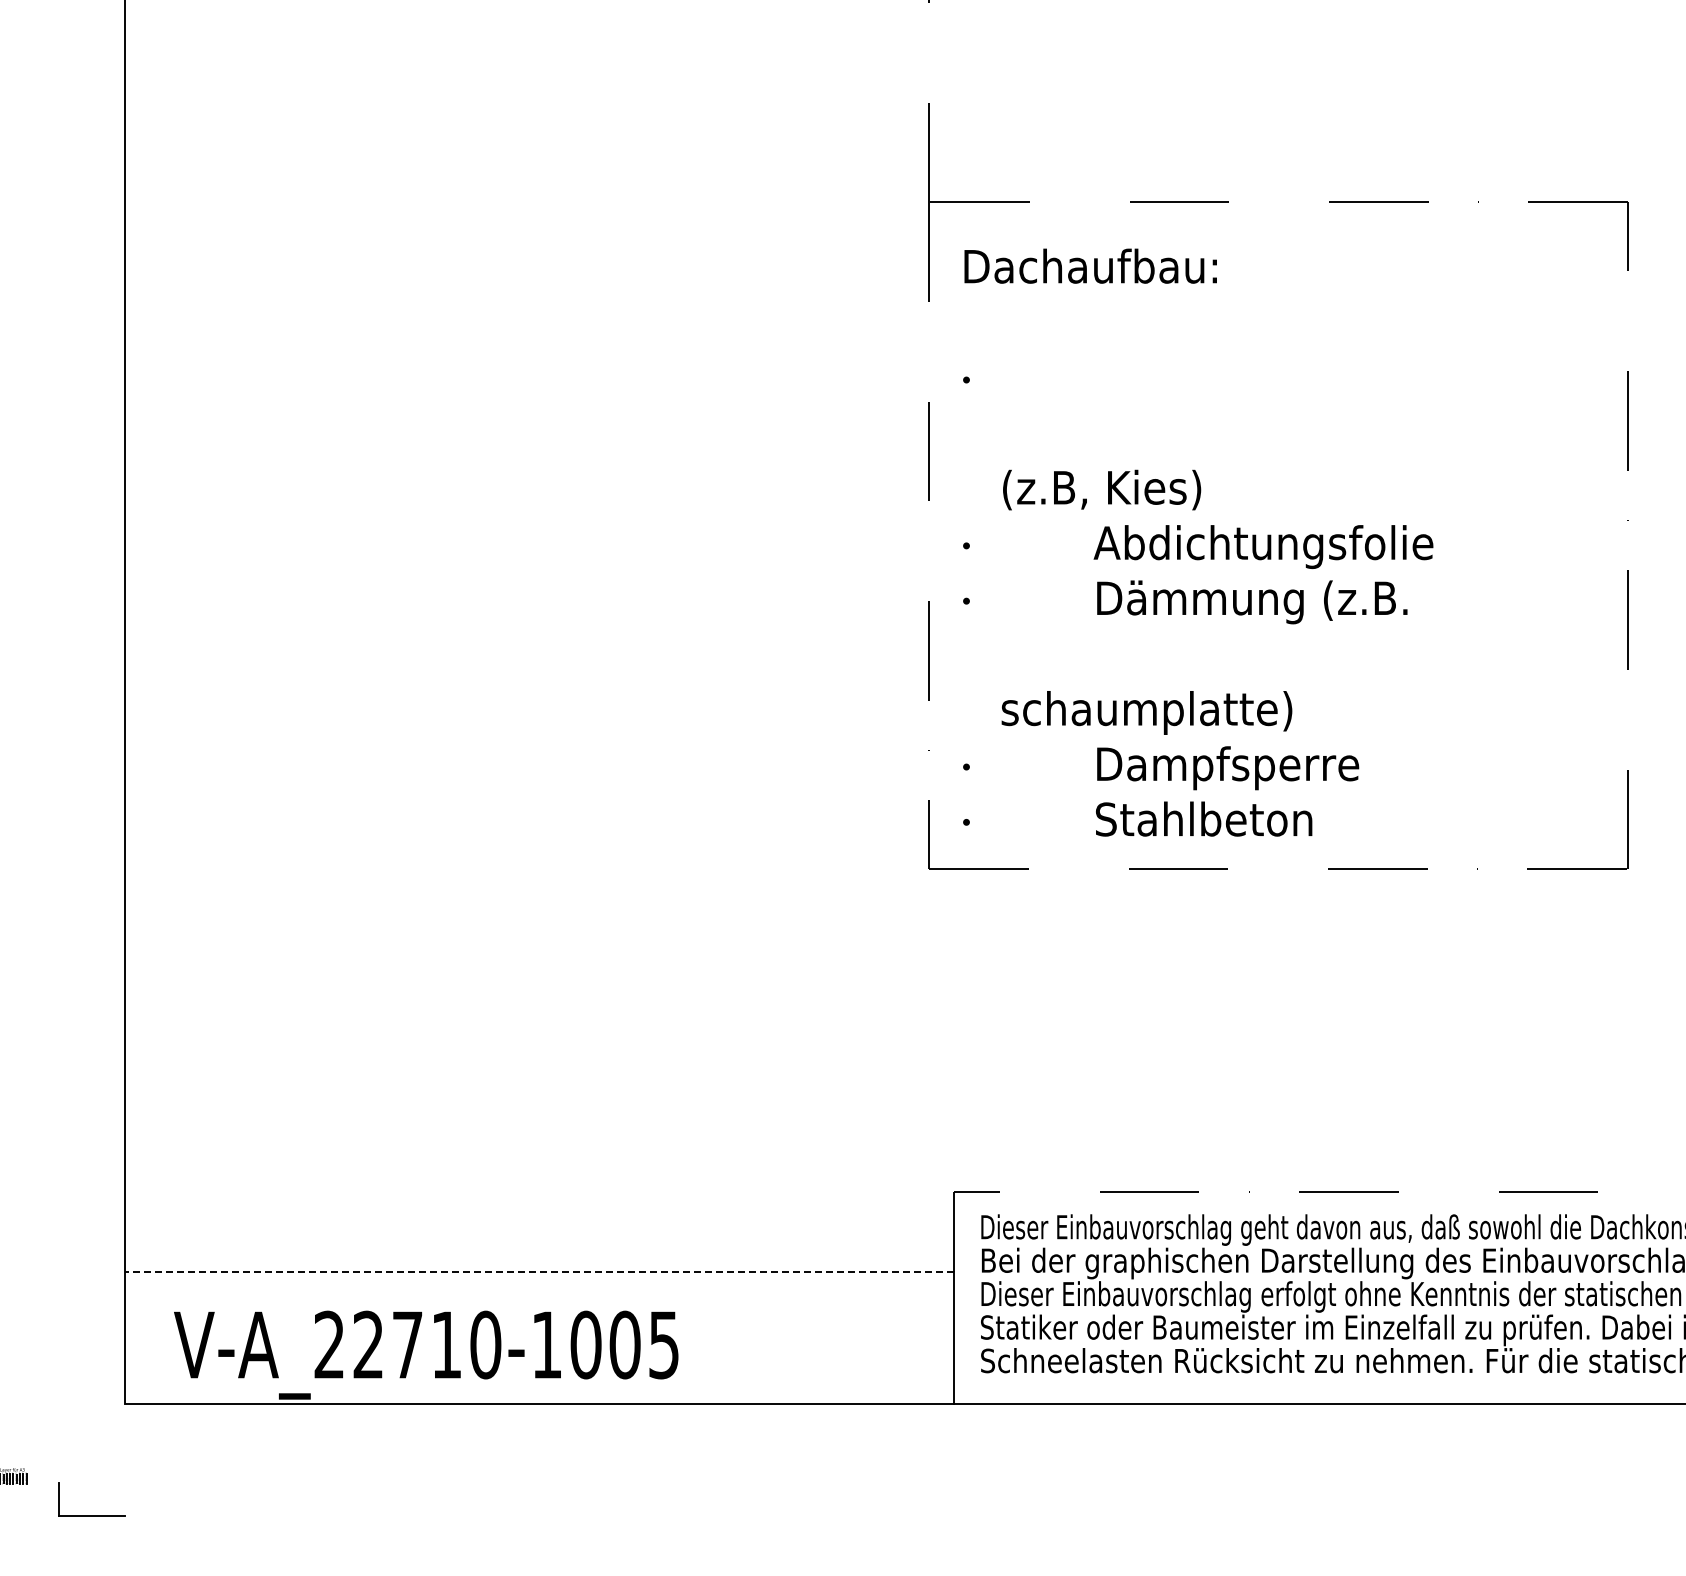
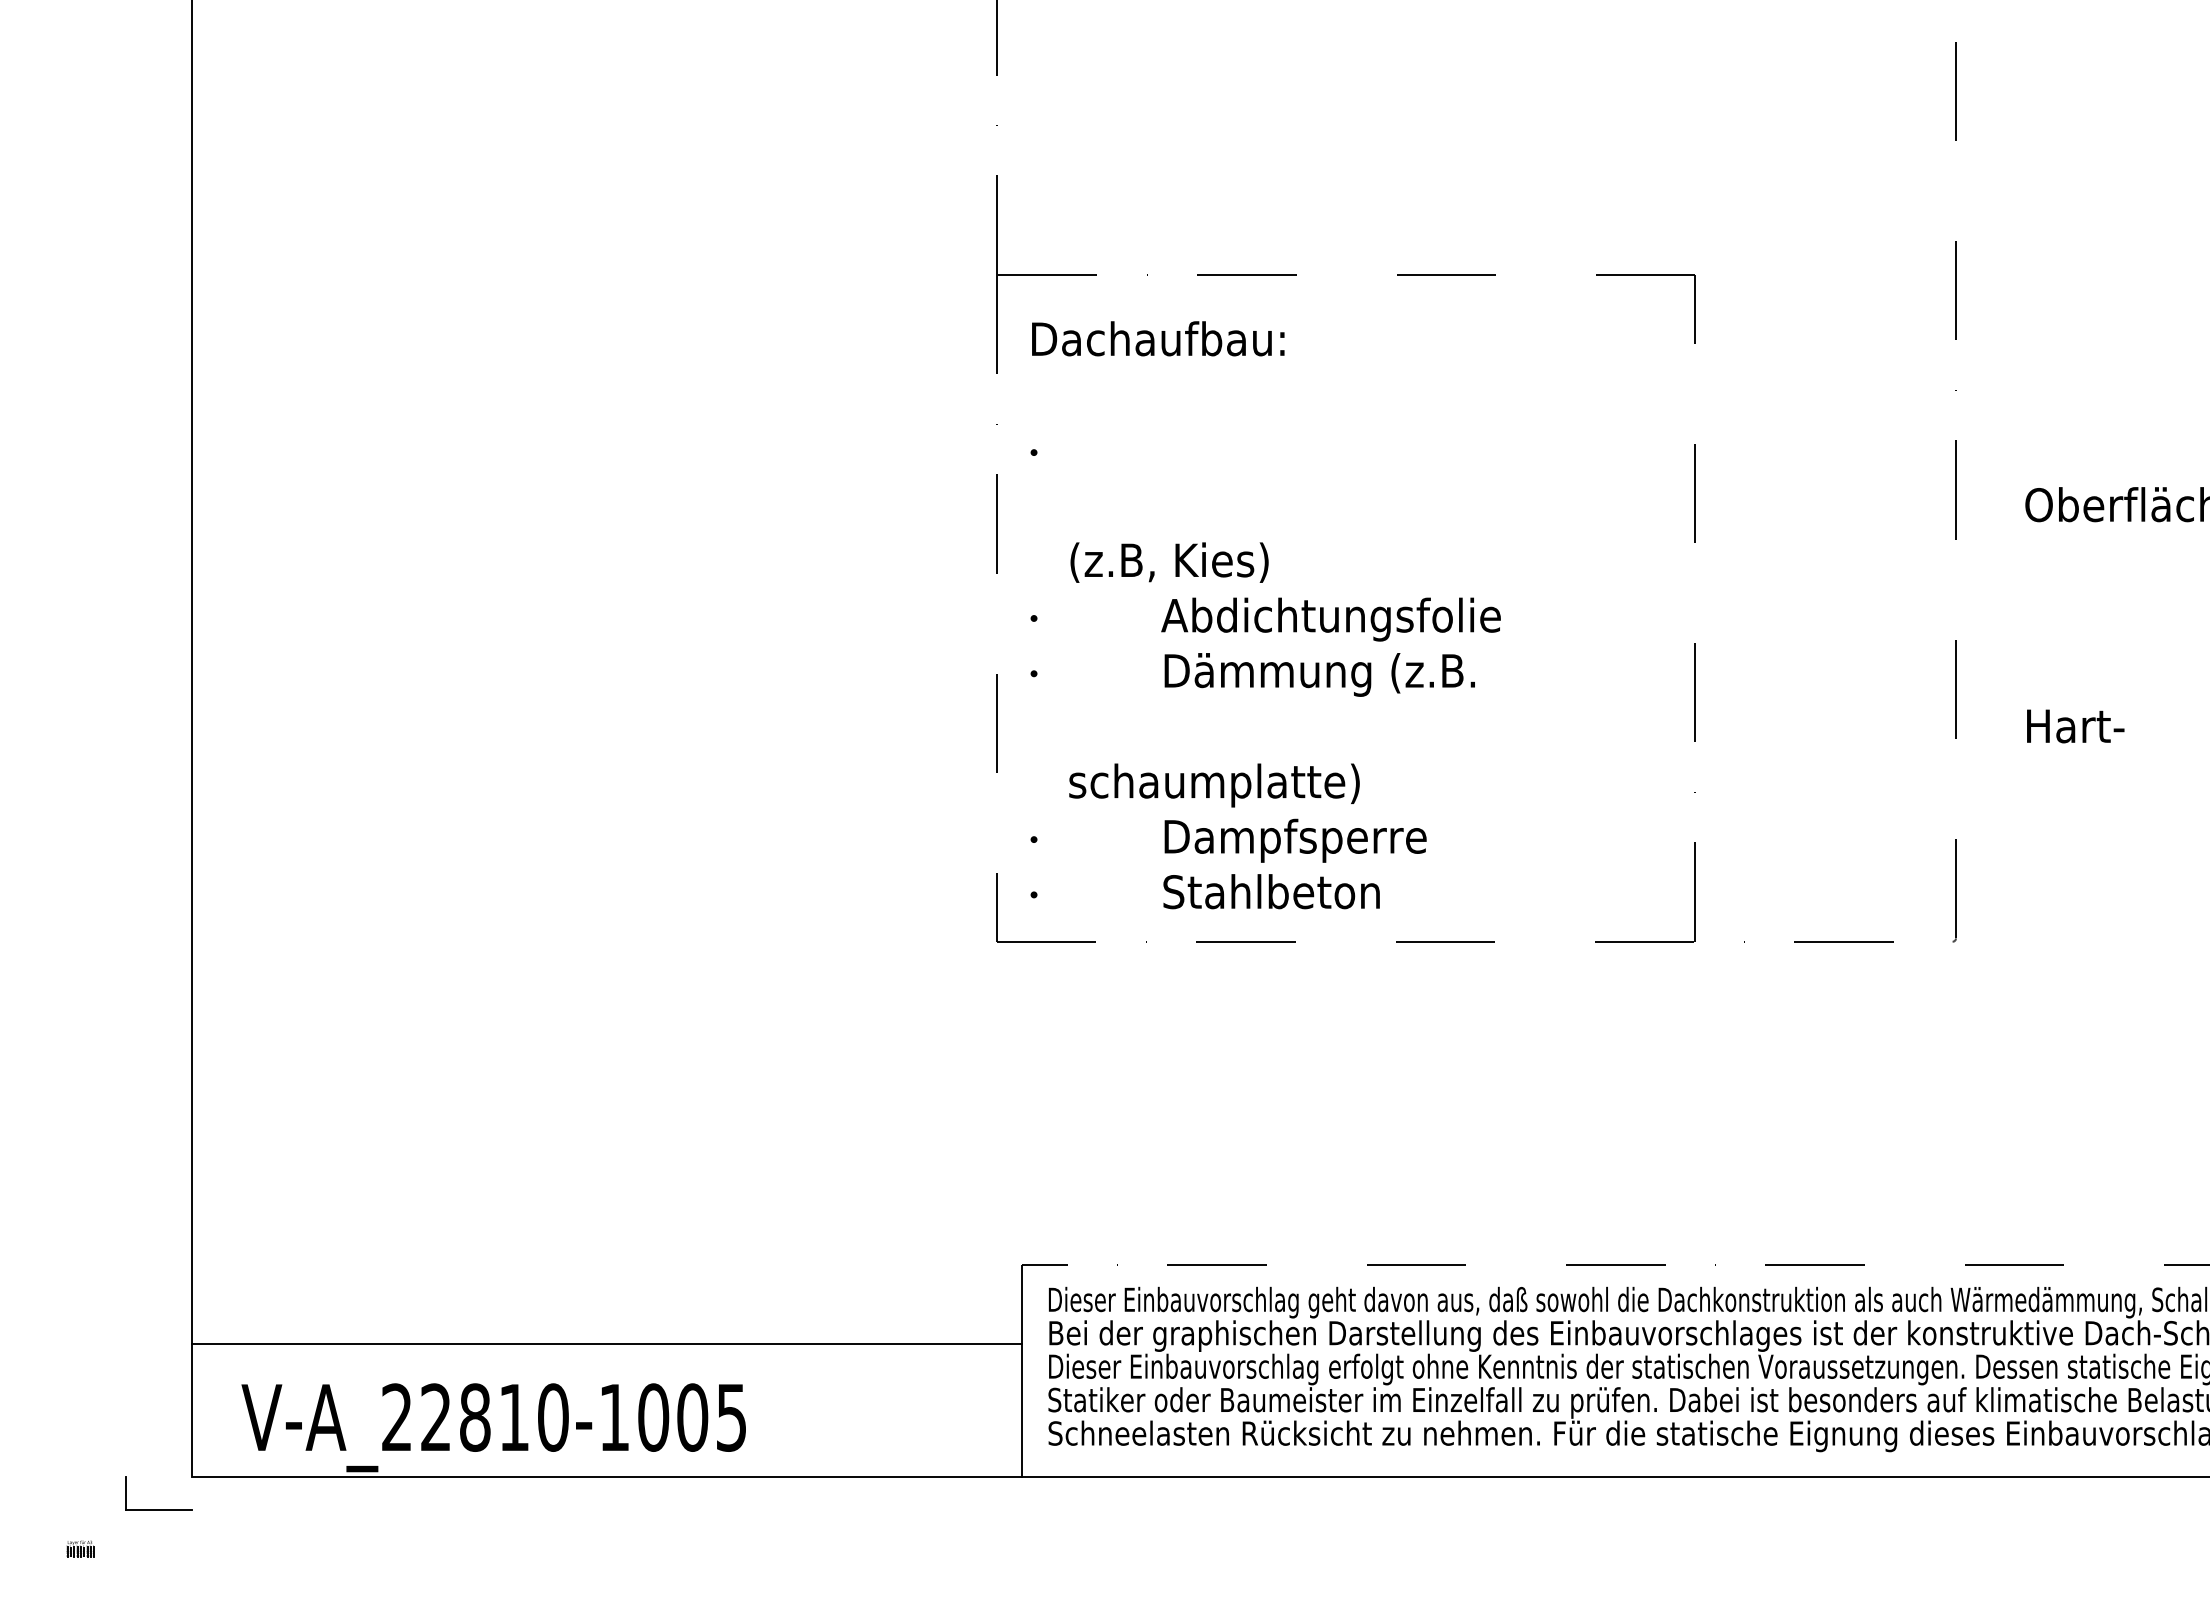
line: (538, 1271) -> (606, 1344), dashed -> solid
text: (407, 1344) -> (475, 1417), V-A_22710-1005 -> V-A_22810-1005
part: (90, 1515) -> (158, 1509), moved

